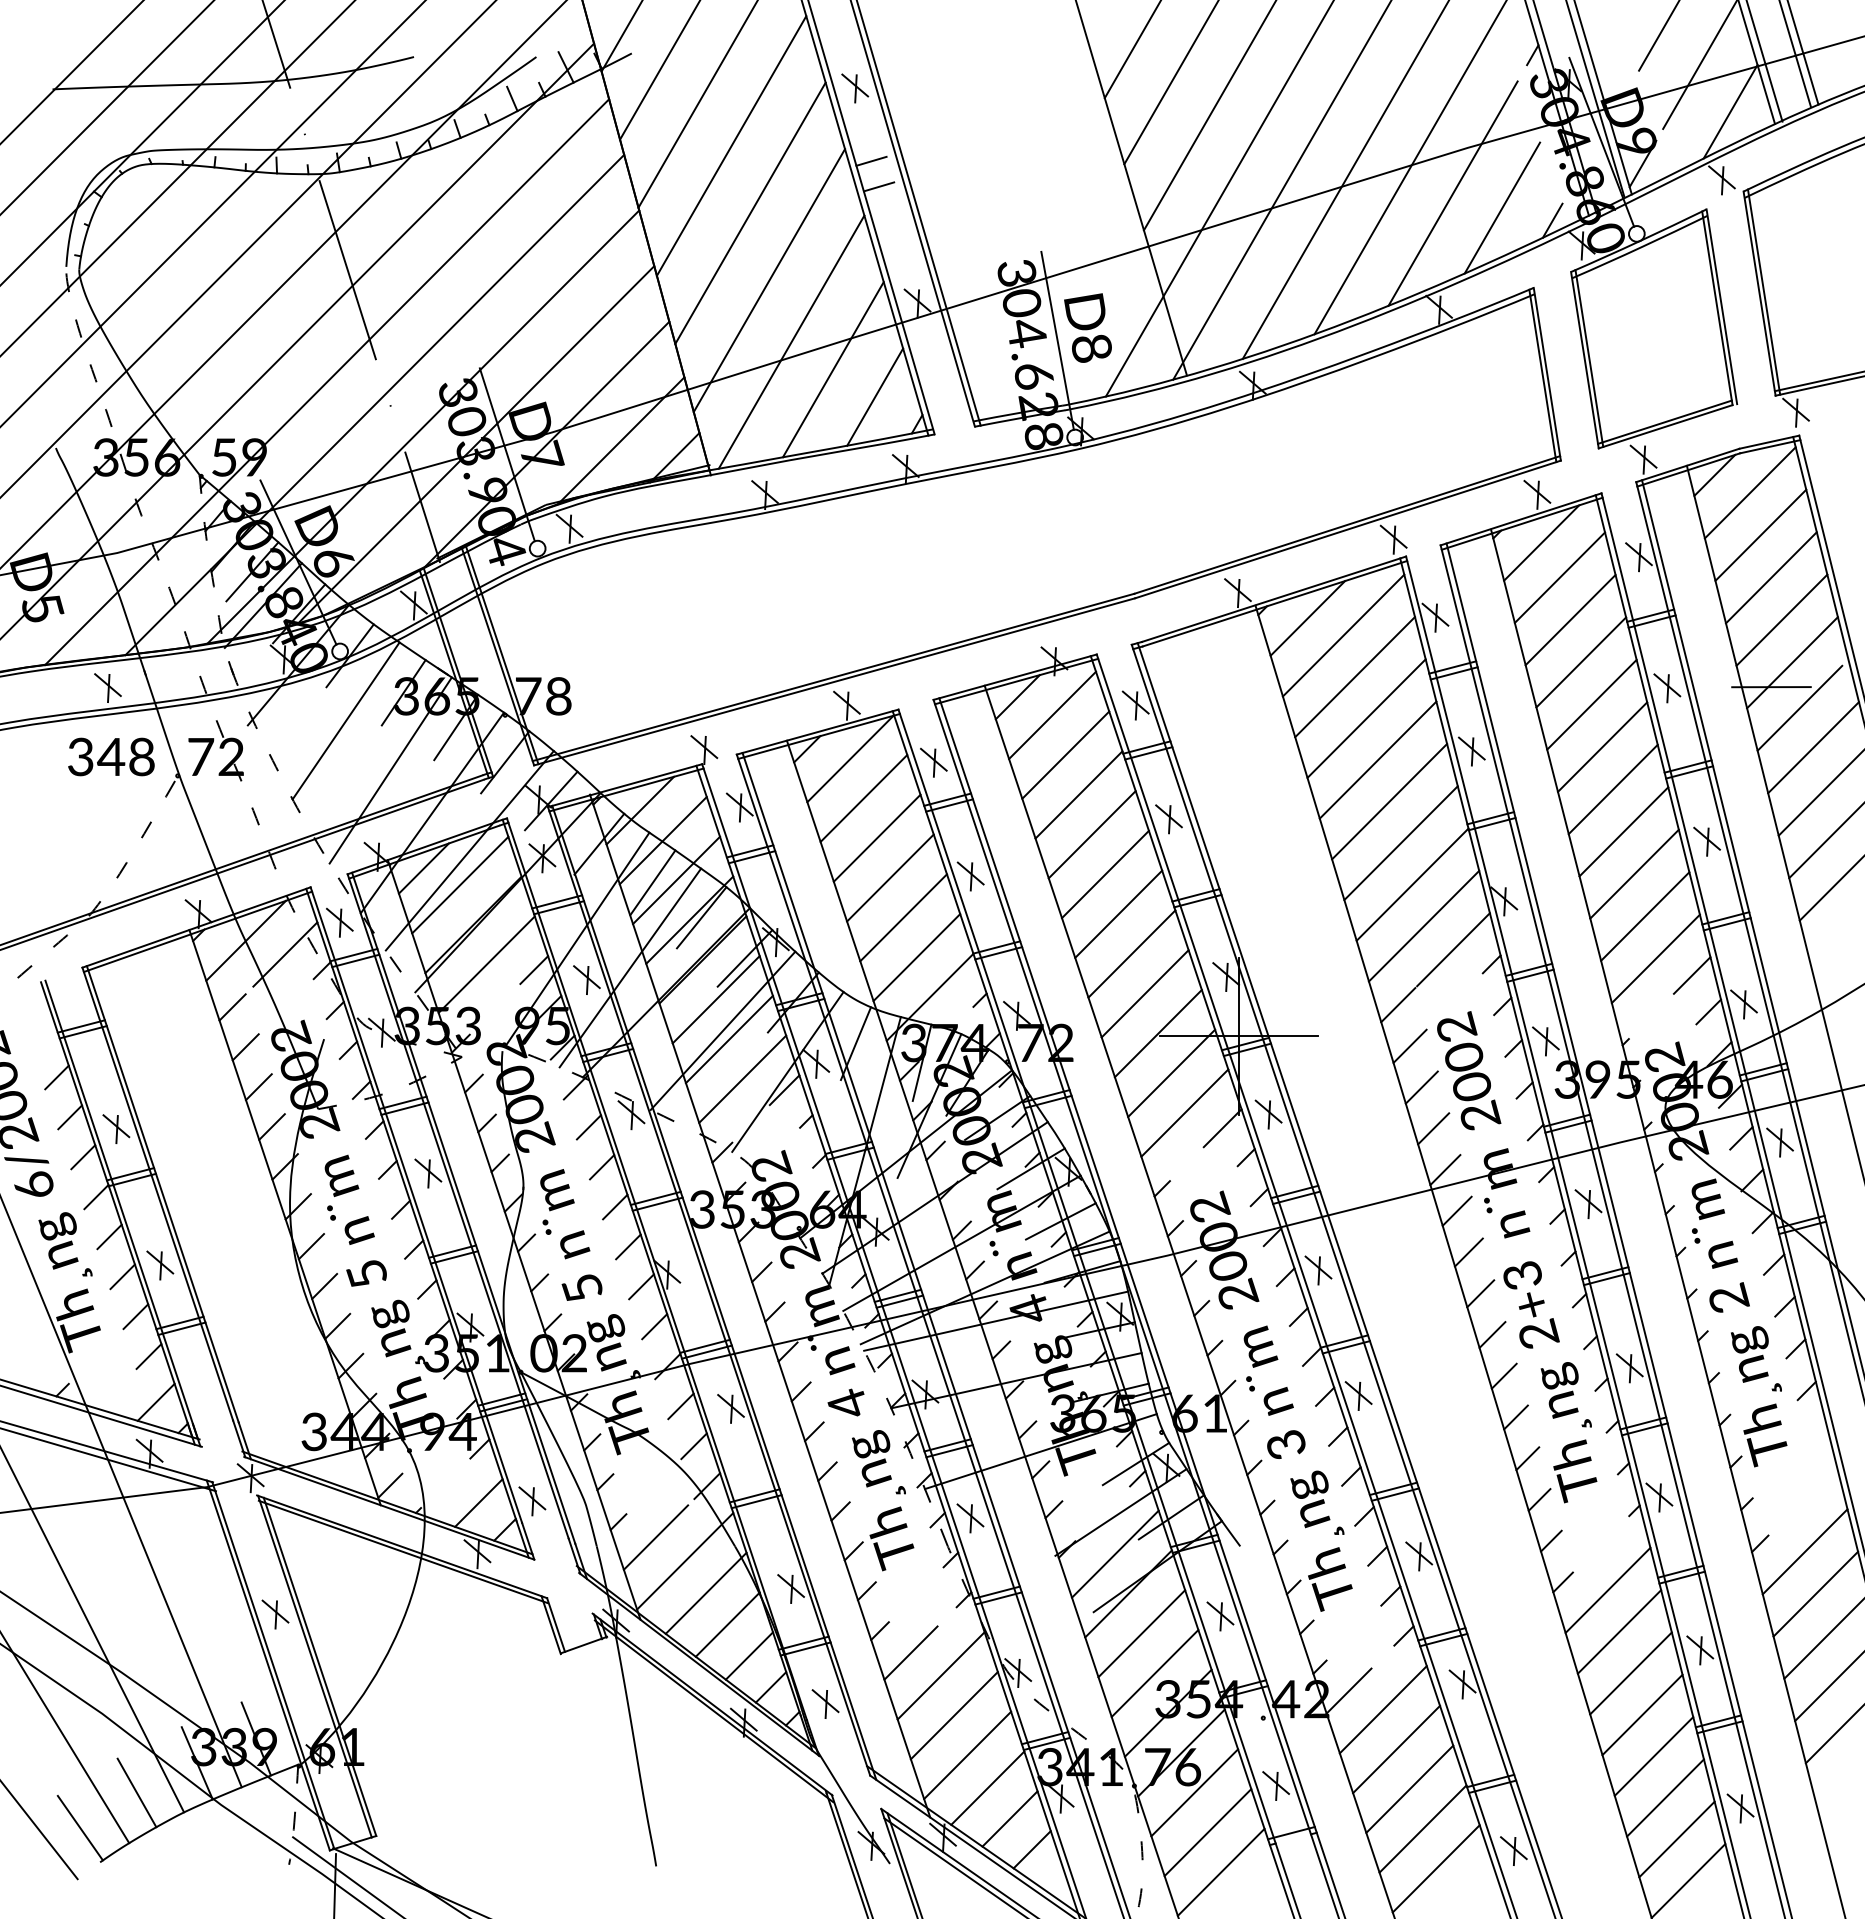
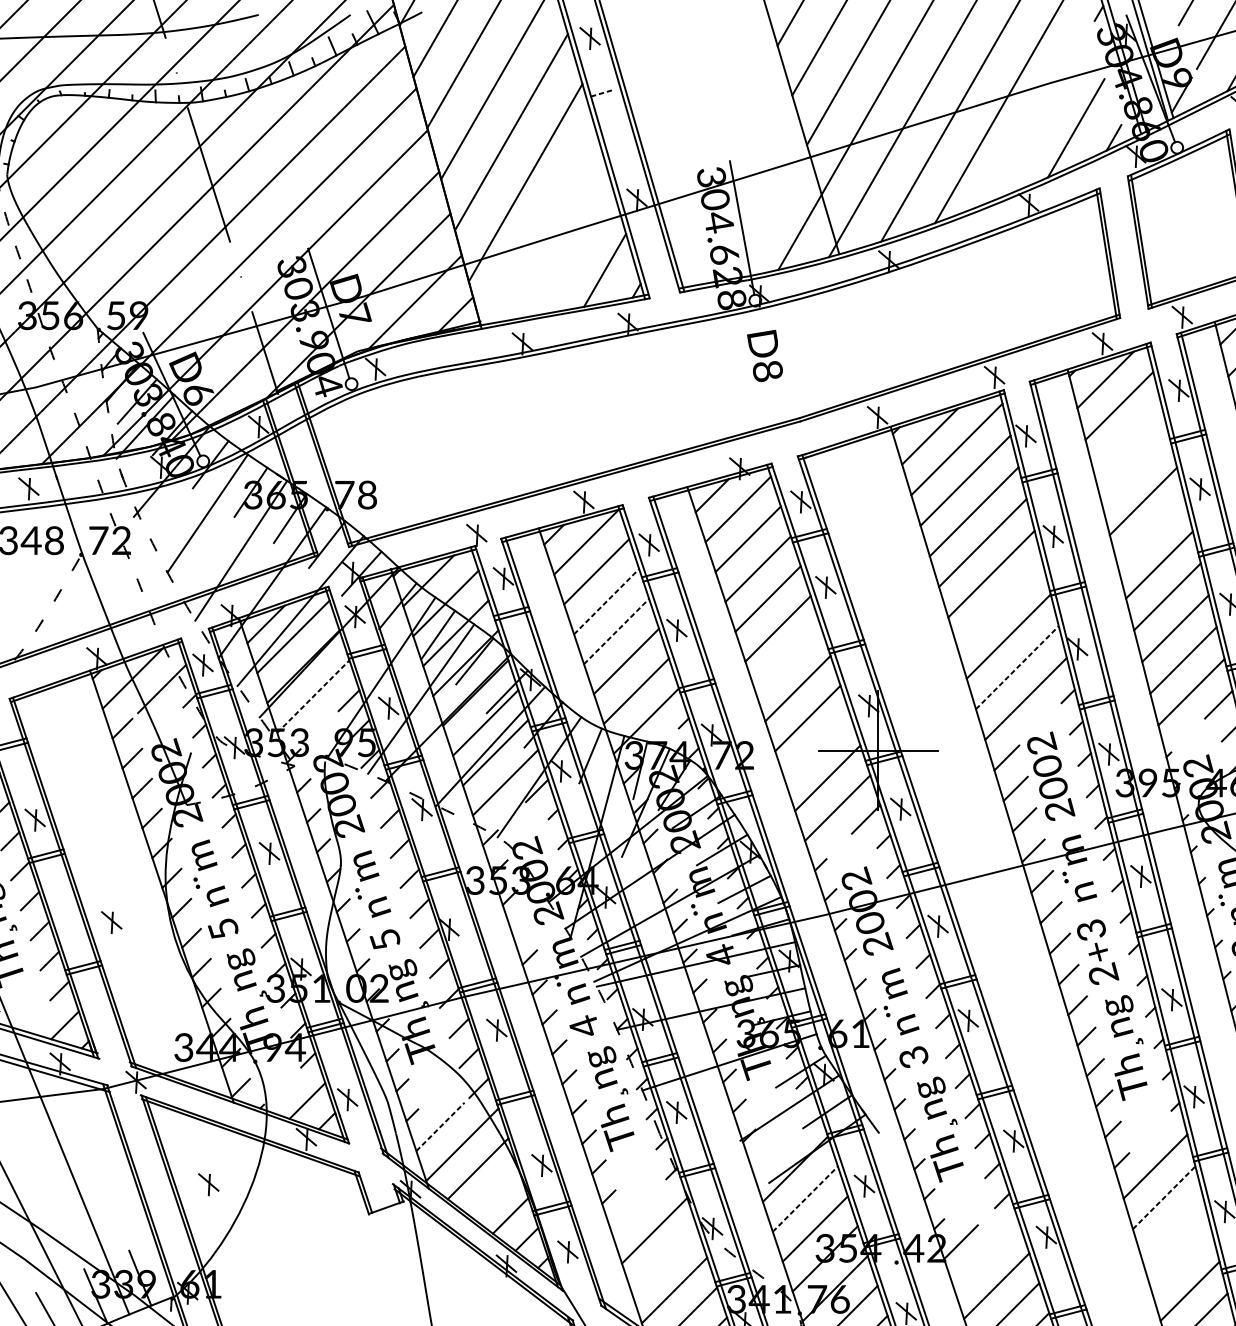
line: (871, 161) -> (602, 93), solid -> dashed
line: (878, 186) -> (607, 112), removed
line: (1452, 193) -> (1038, 117), removed
text: (1087, 327) -> (764, 355), moved
line: (791, 341) -> (542, 228), removed
line: (832, 369) -> (573, 249), removed
line: (1570, 619) -> (1127, 437), removed
line: (1581, 662) -> (1135, 469), removed
line: (1602, 746) -> (1151, 532), removed
line: (877, 837) -> (606, 601), solid -> dashed
line: (1400, 843) -> (999, 605), removed
line: (890, 877) -> (616, 631), solid -> dashed
line: (1118, 913) -> (787, 658), removed
line: (1424, 925) -> (1017, 667), solid -> dashed
line: (487, 964) -> (313, 696), solid -> dashed
line: (1157, 1033) -> (817, 748), removed
part: (160, 1265) -> (111, 922), moved
line: (761, 1271) -> (519, 927), removed
line: (656, 1537) -> (440, 1126), solid -> dashed
line: (1115, 1553) -> (785, 1138), removed
part: (275, 1614) -> (208, 1184), moved
line: (727, 1624) -> (494, 1192), removed
line: (1619, 1631) -> (1164, 1197), solid -> dashed
line: (1142, 1633) -> (805, 1198), solid -> dashed
line: (910, 1652) -> (631, 1213), removed
line: (1630, 1673) -> (1172, 1229), removed
line: (1382, 1709) -> (986, 1256), removed
line: (1642, 1714) -> (1181, 1259), removed
line: (953, 1715) -> (663, 1260), removed

